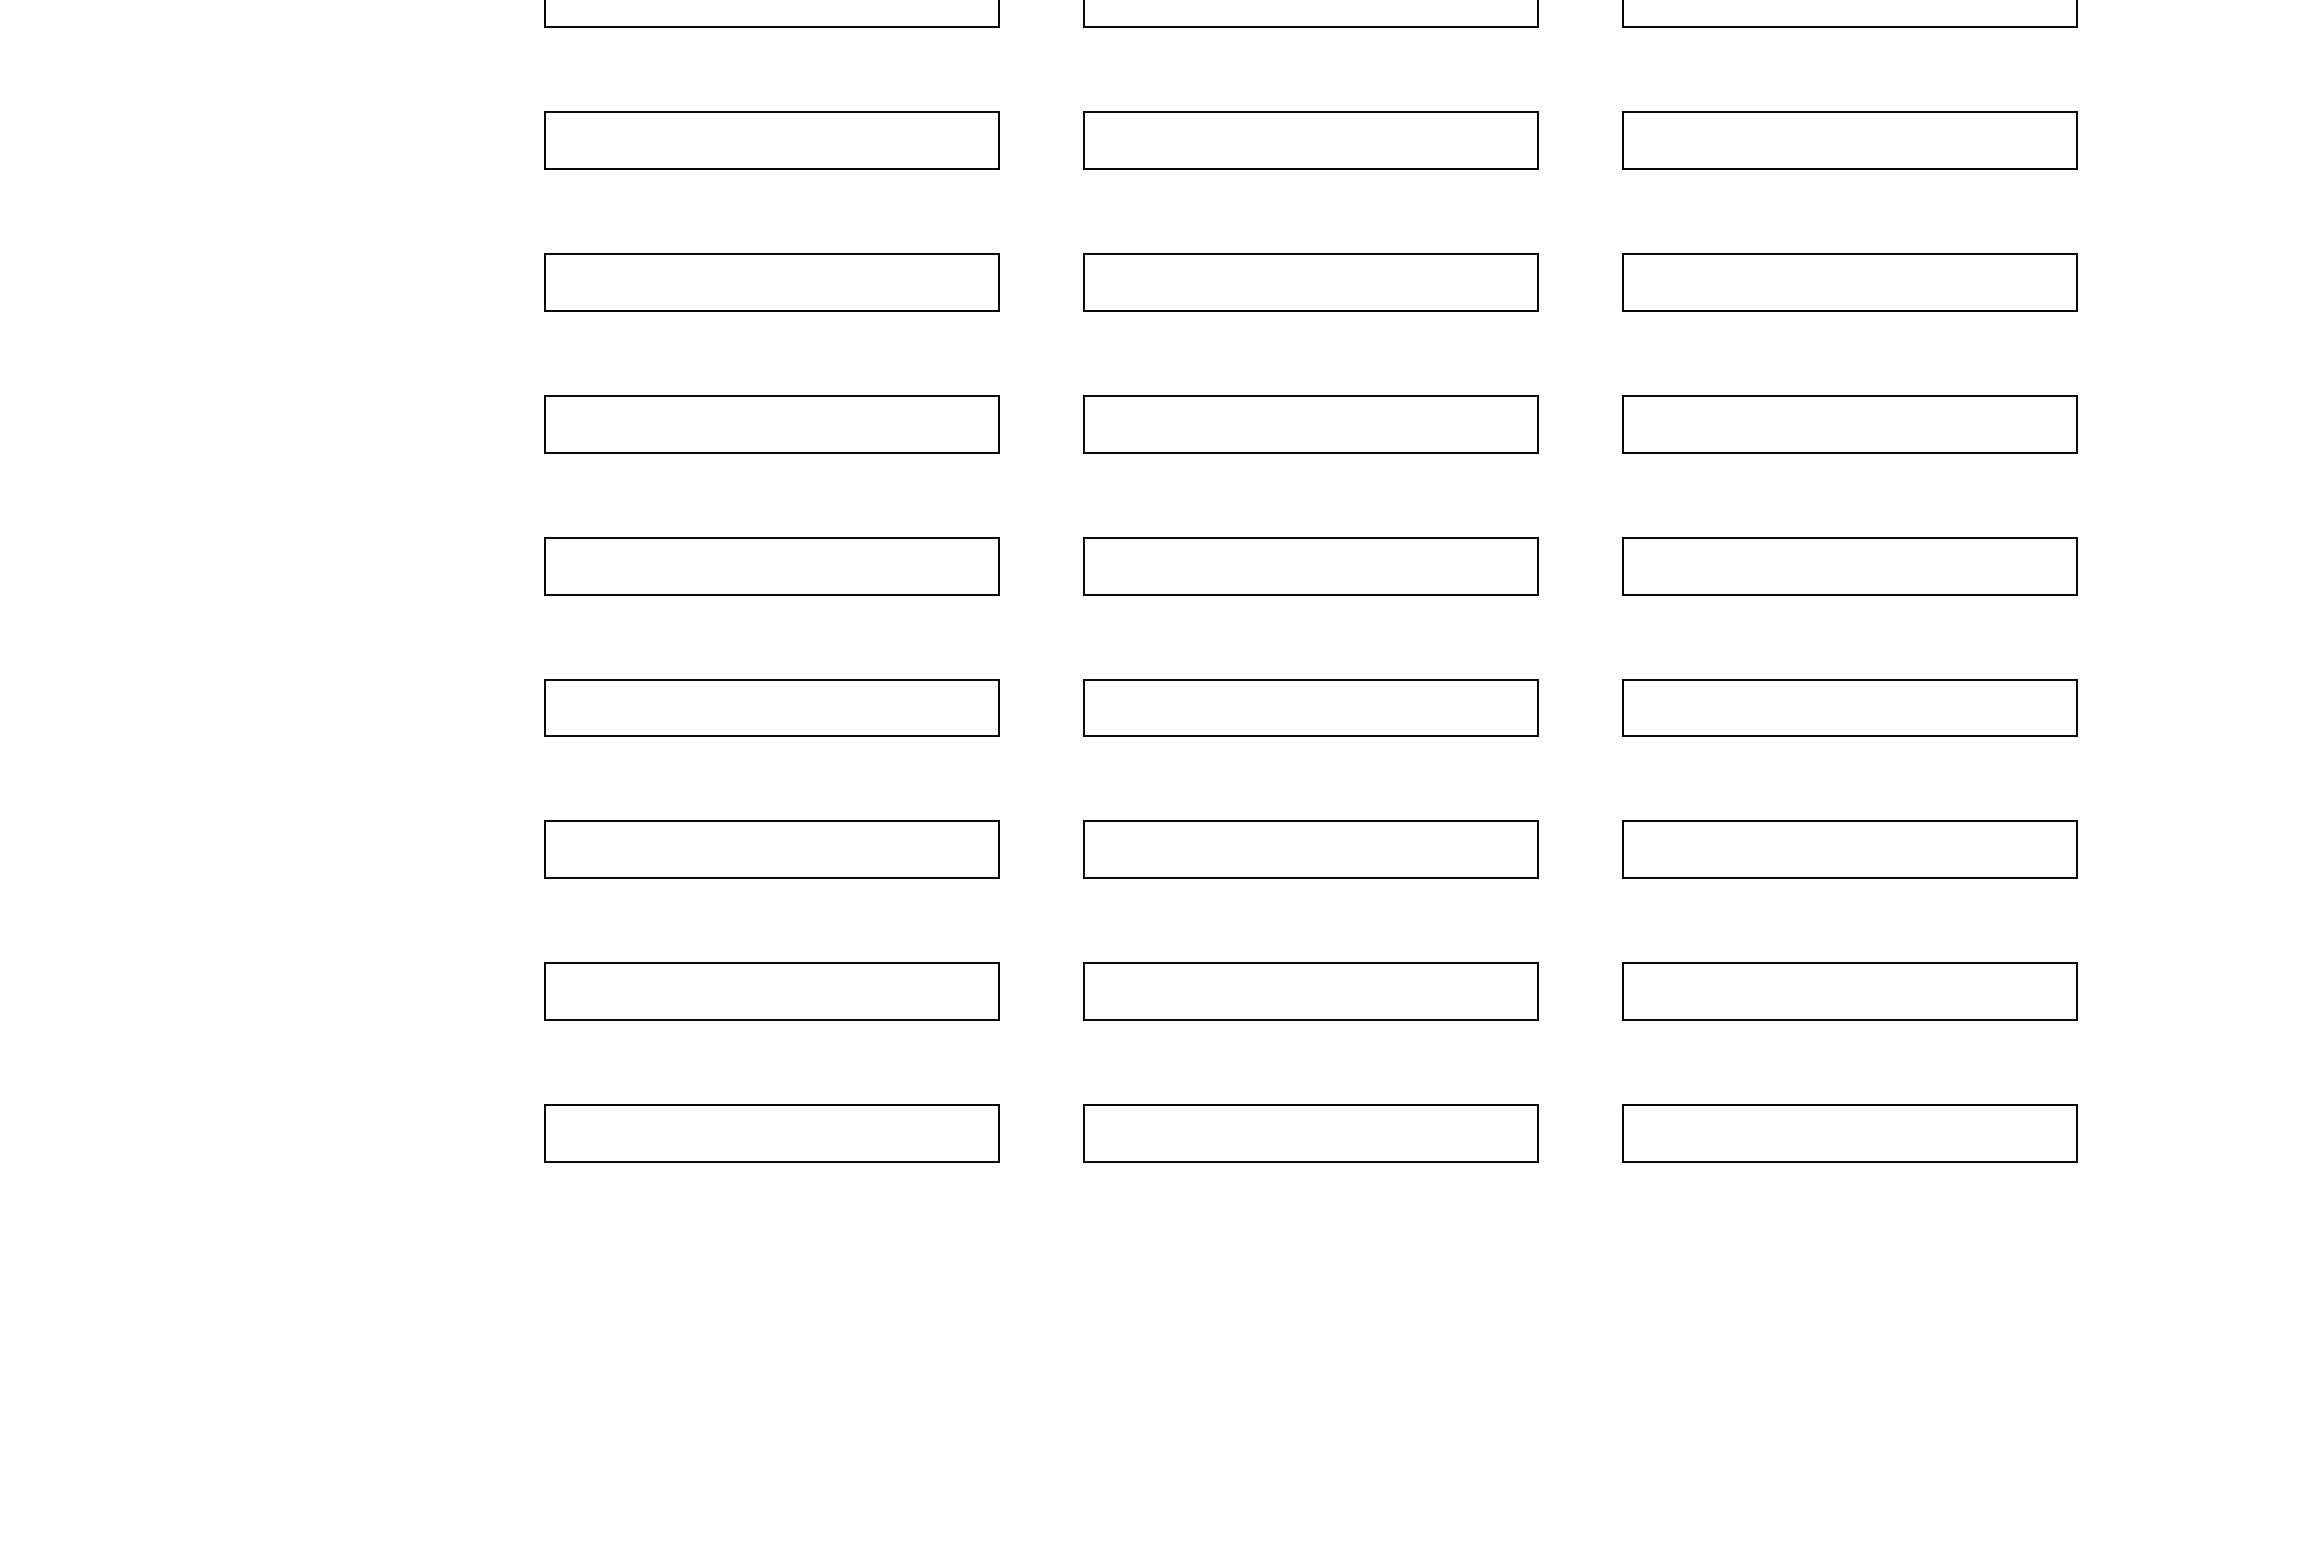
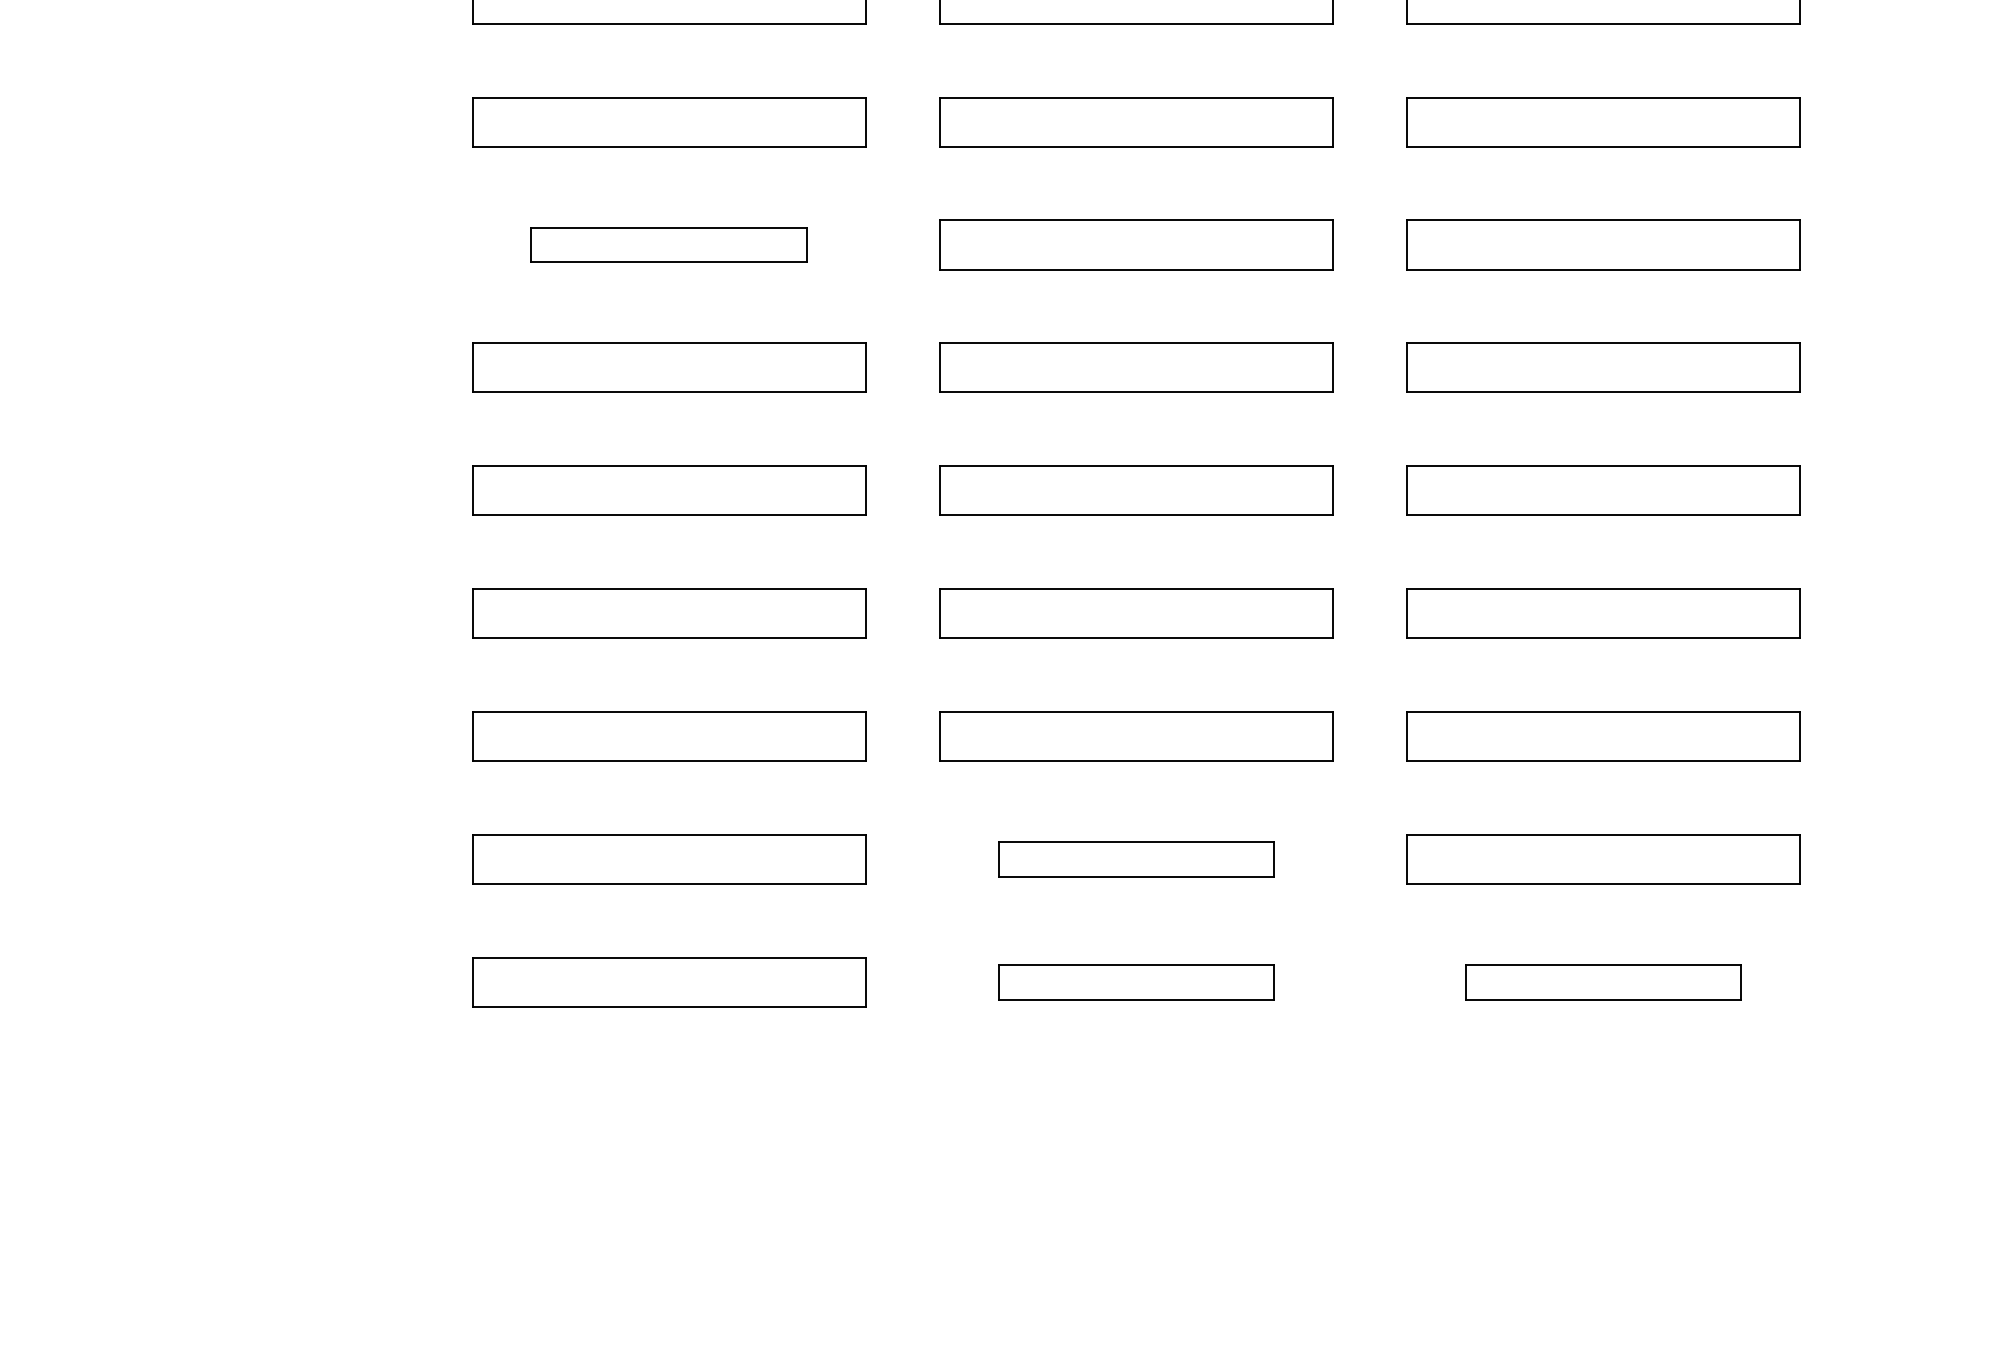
part: (771, 282) -> (668, 244), size x0.7
part: (1310, 991) -> (1135, 859), size x0.7
part: (1310, 1133) -> (1135, 982), size x0.7
part: (1849, 1133) -> (1602, 982), size x0.7

